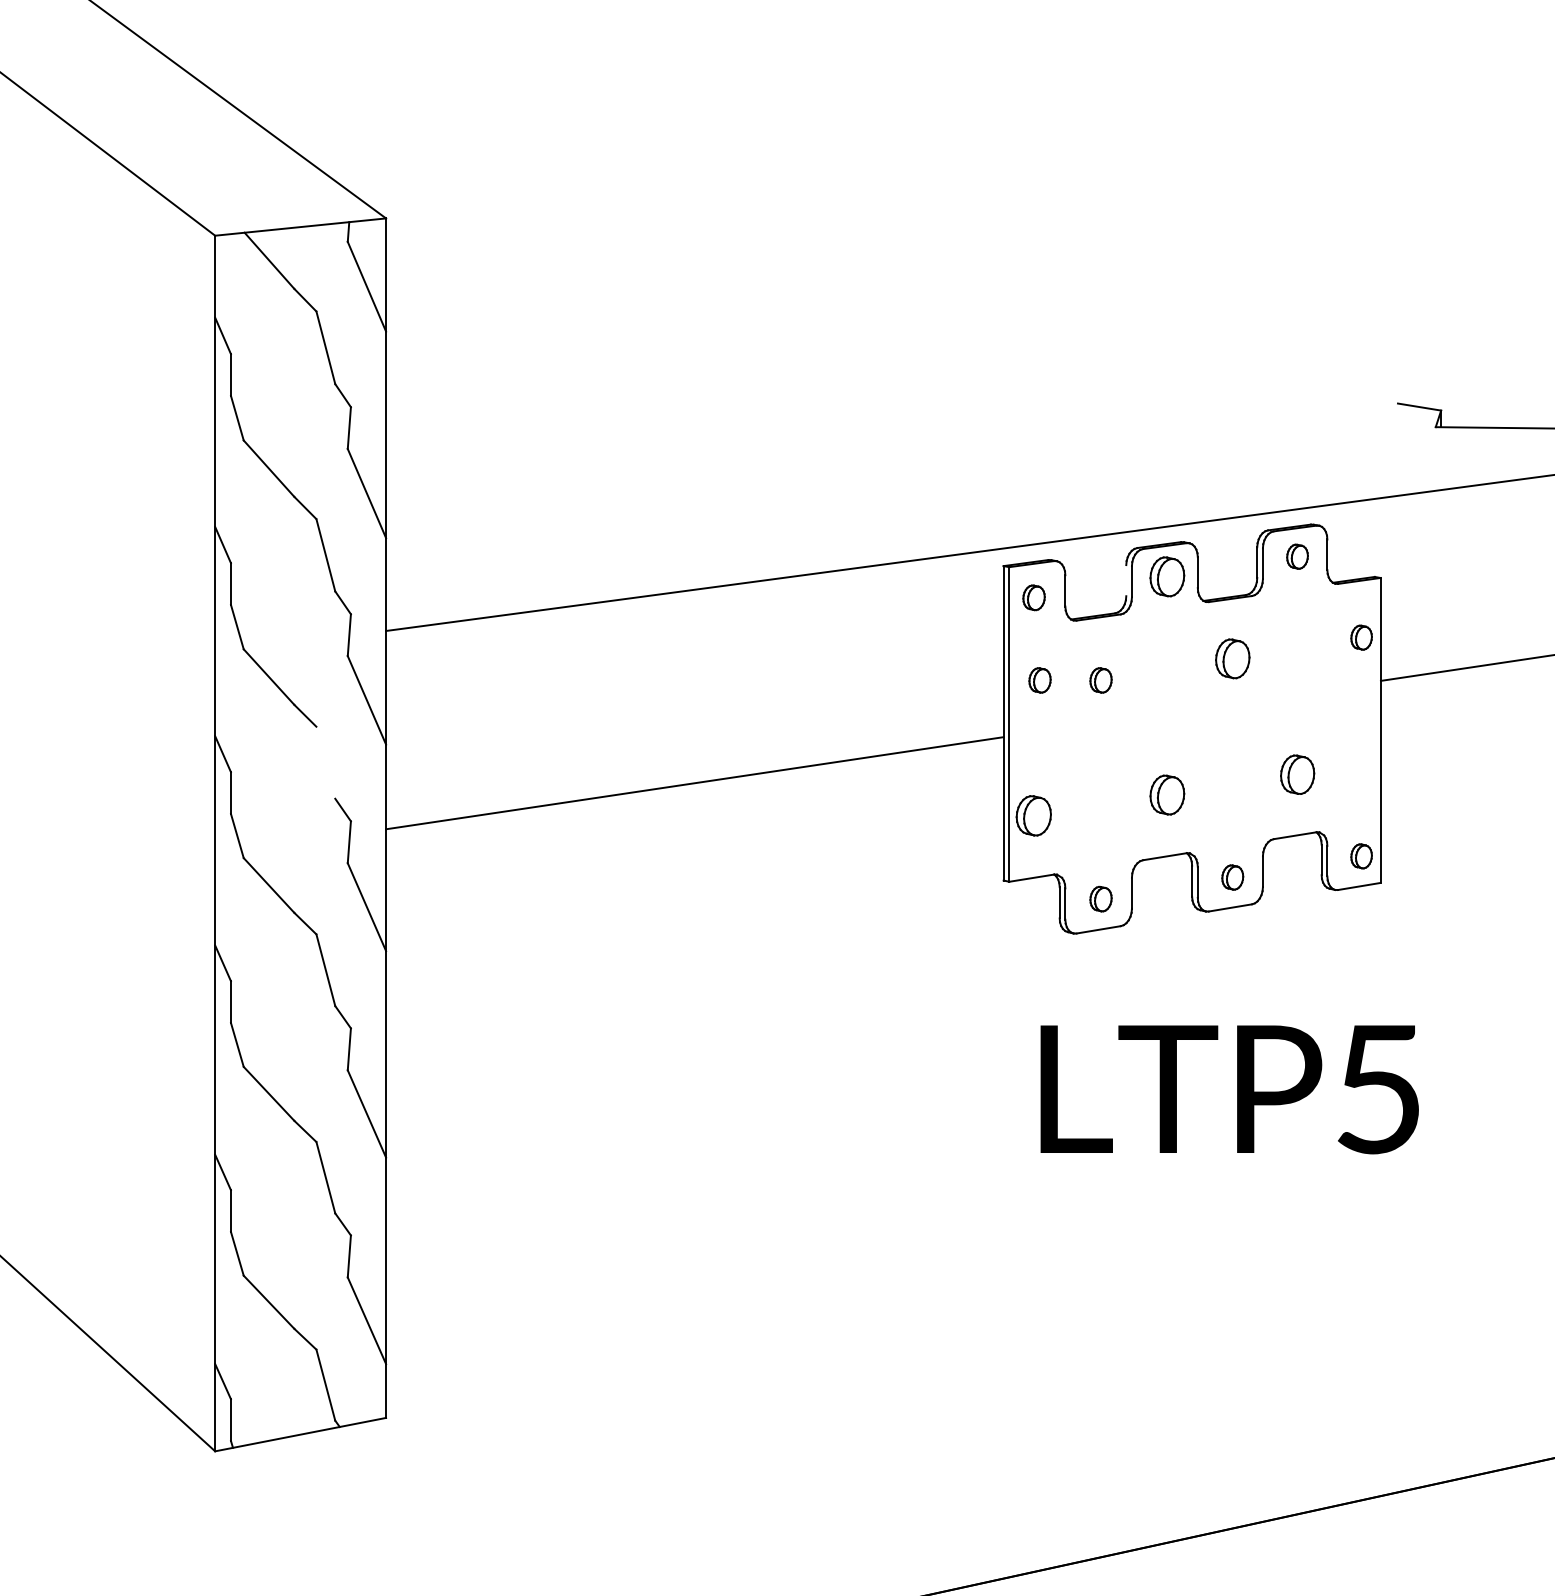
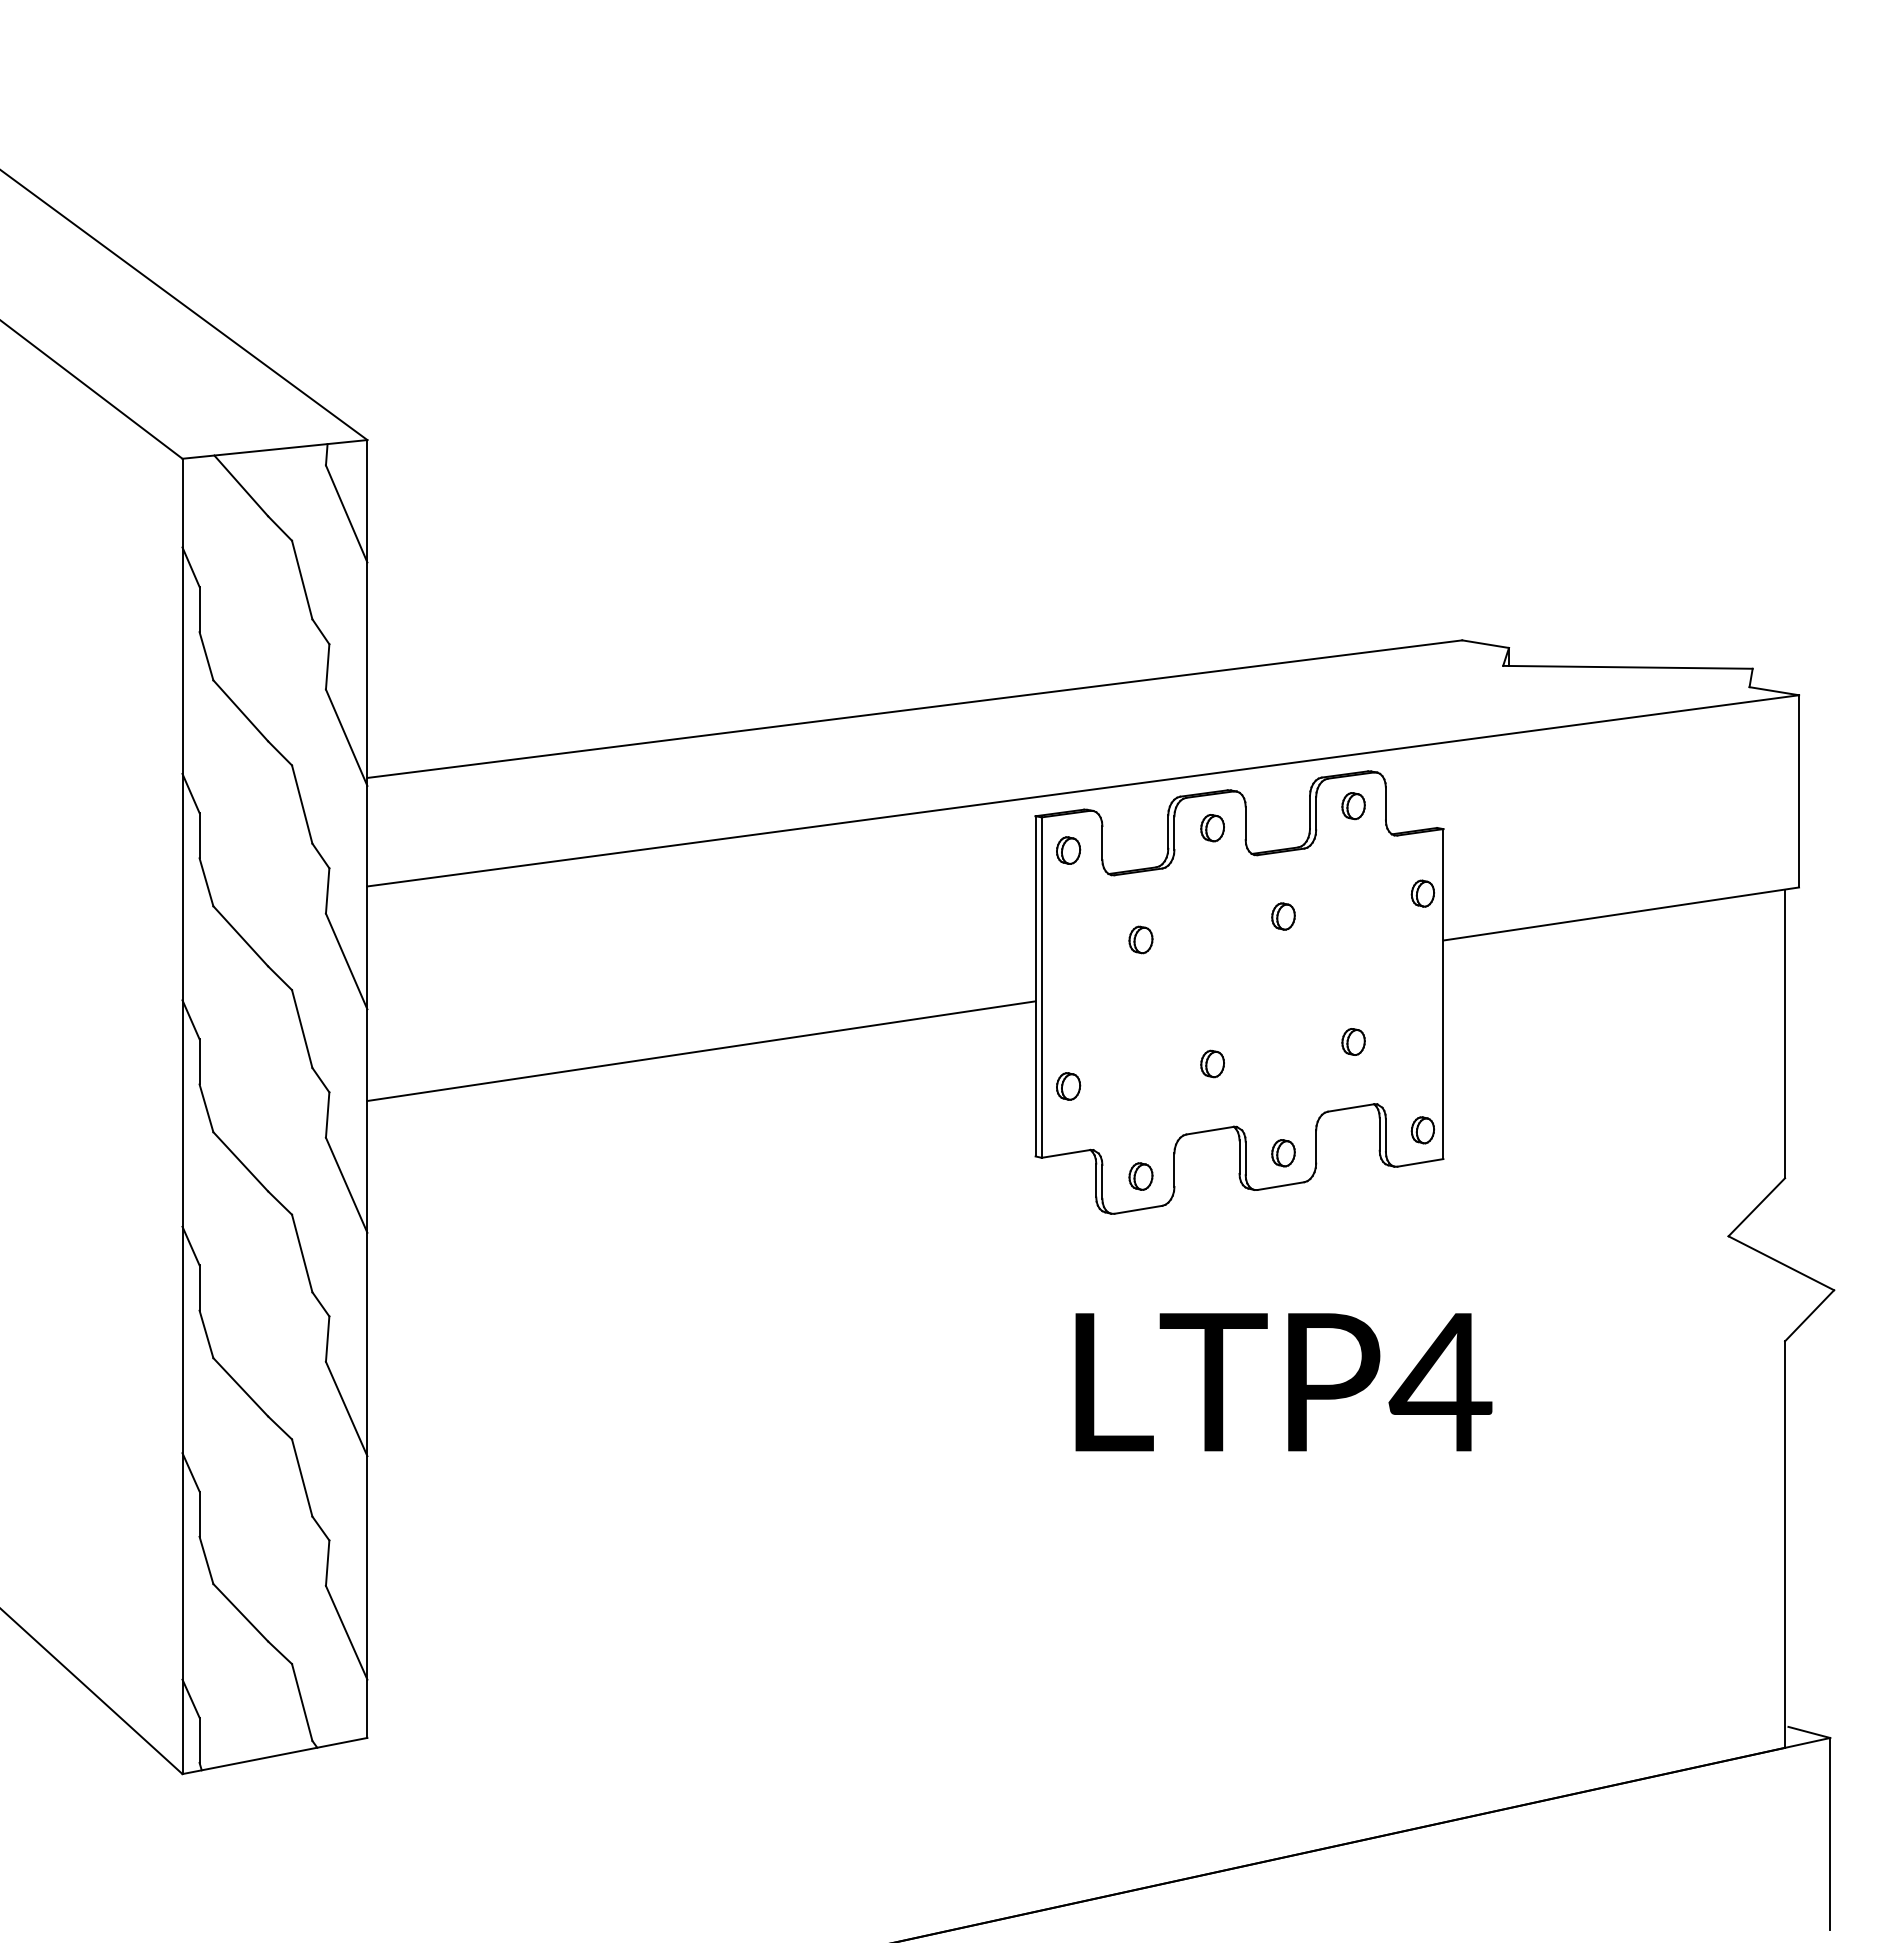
line: (891, 466) -> (914, 708), added
part: (1167, 577) -> (1212, 828), size x0.62
line: (1126, 580) -> (1168, 831), added
part: (1232, 658) -> (1283, 916), size x0.62
part: (1039, 680) -> (1074, 939), removed
line: (326, 762) -> (302, 1028), added
part: (1297, 774) -> (1353, 1041), size x0.62
part: (1167, 794) -> (1212, 1063), size x0.62
part: (1034, 815) -> (1068, 1086), size x0.62
text: (1377, 1089) -> (1440, 1382), LTP5 -> LTP4

